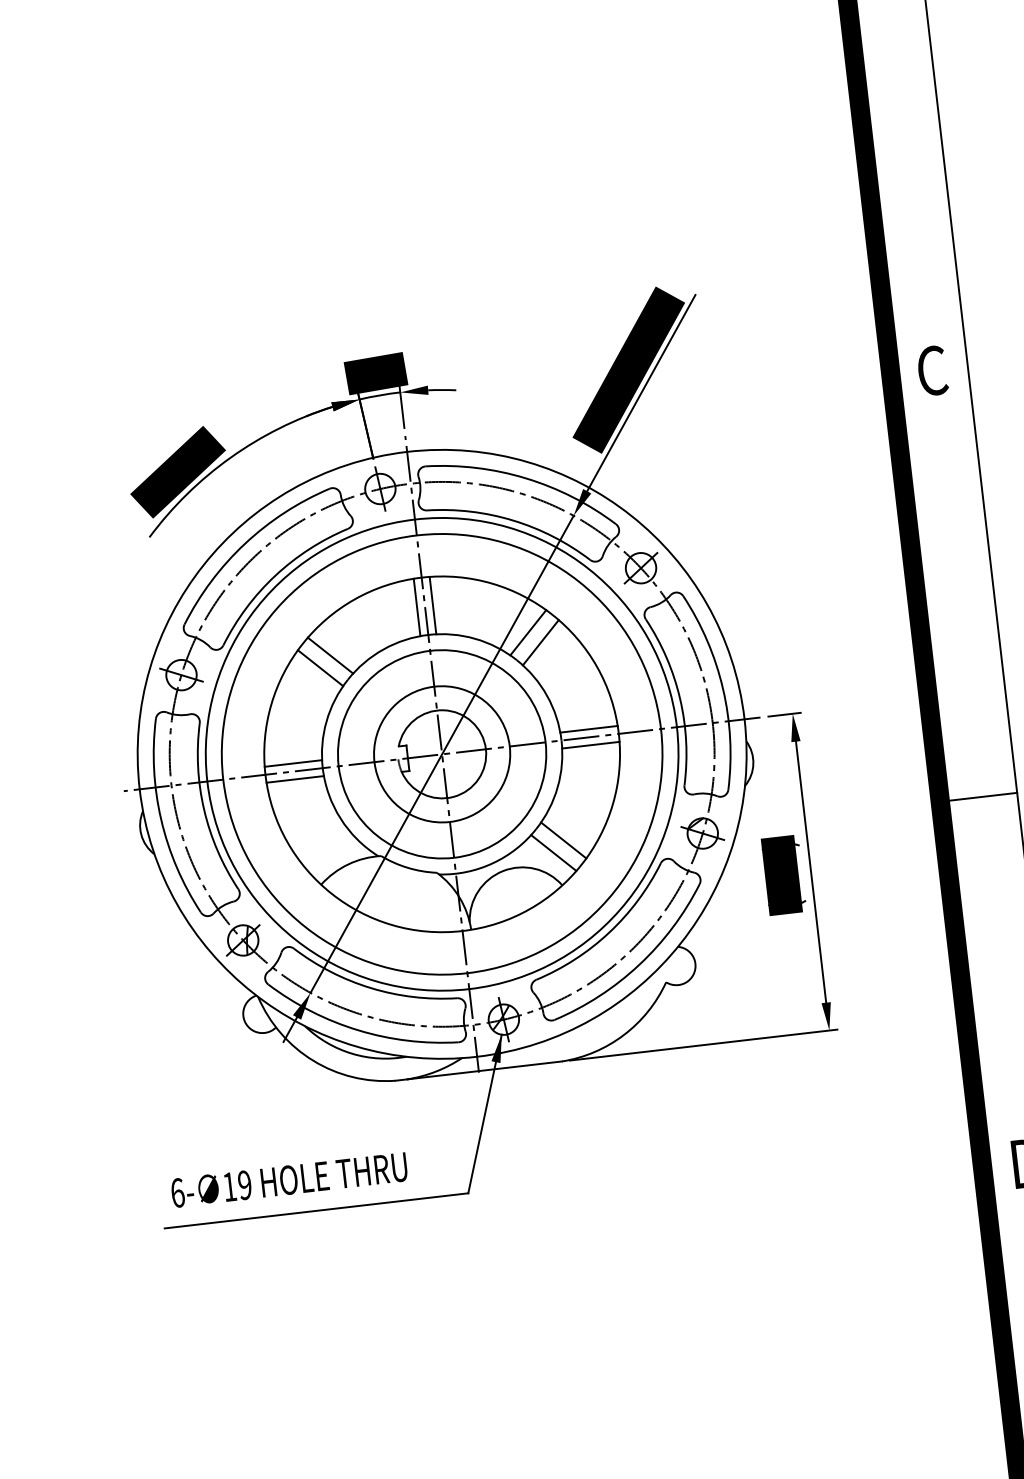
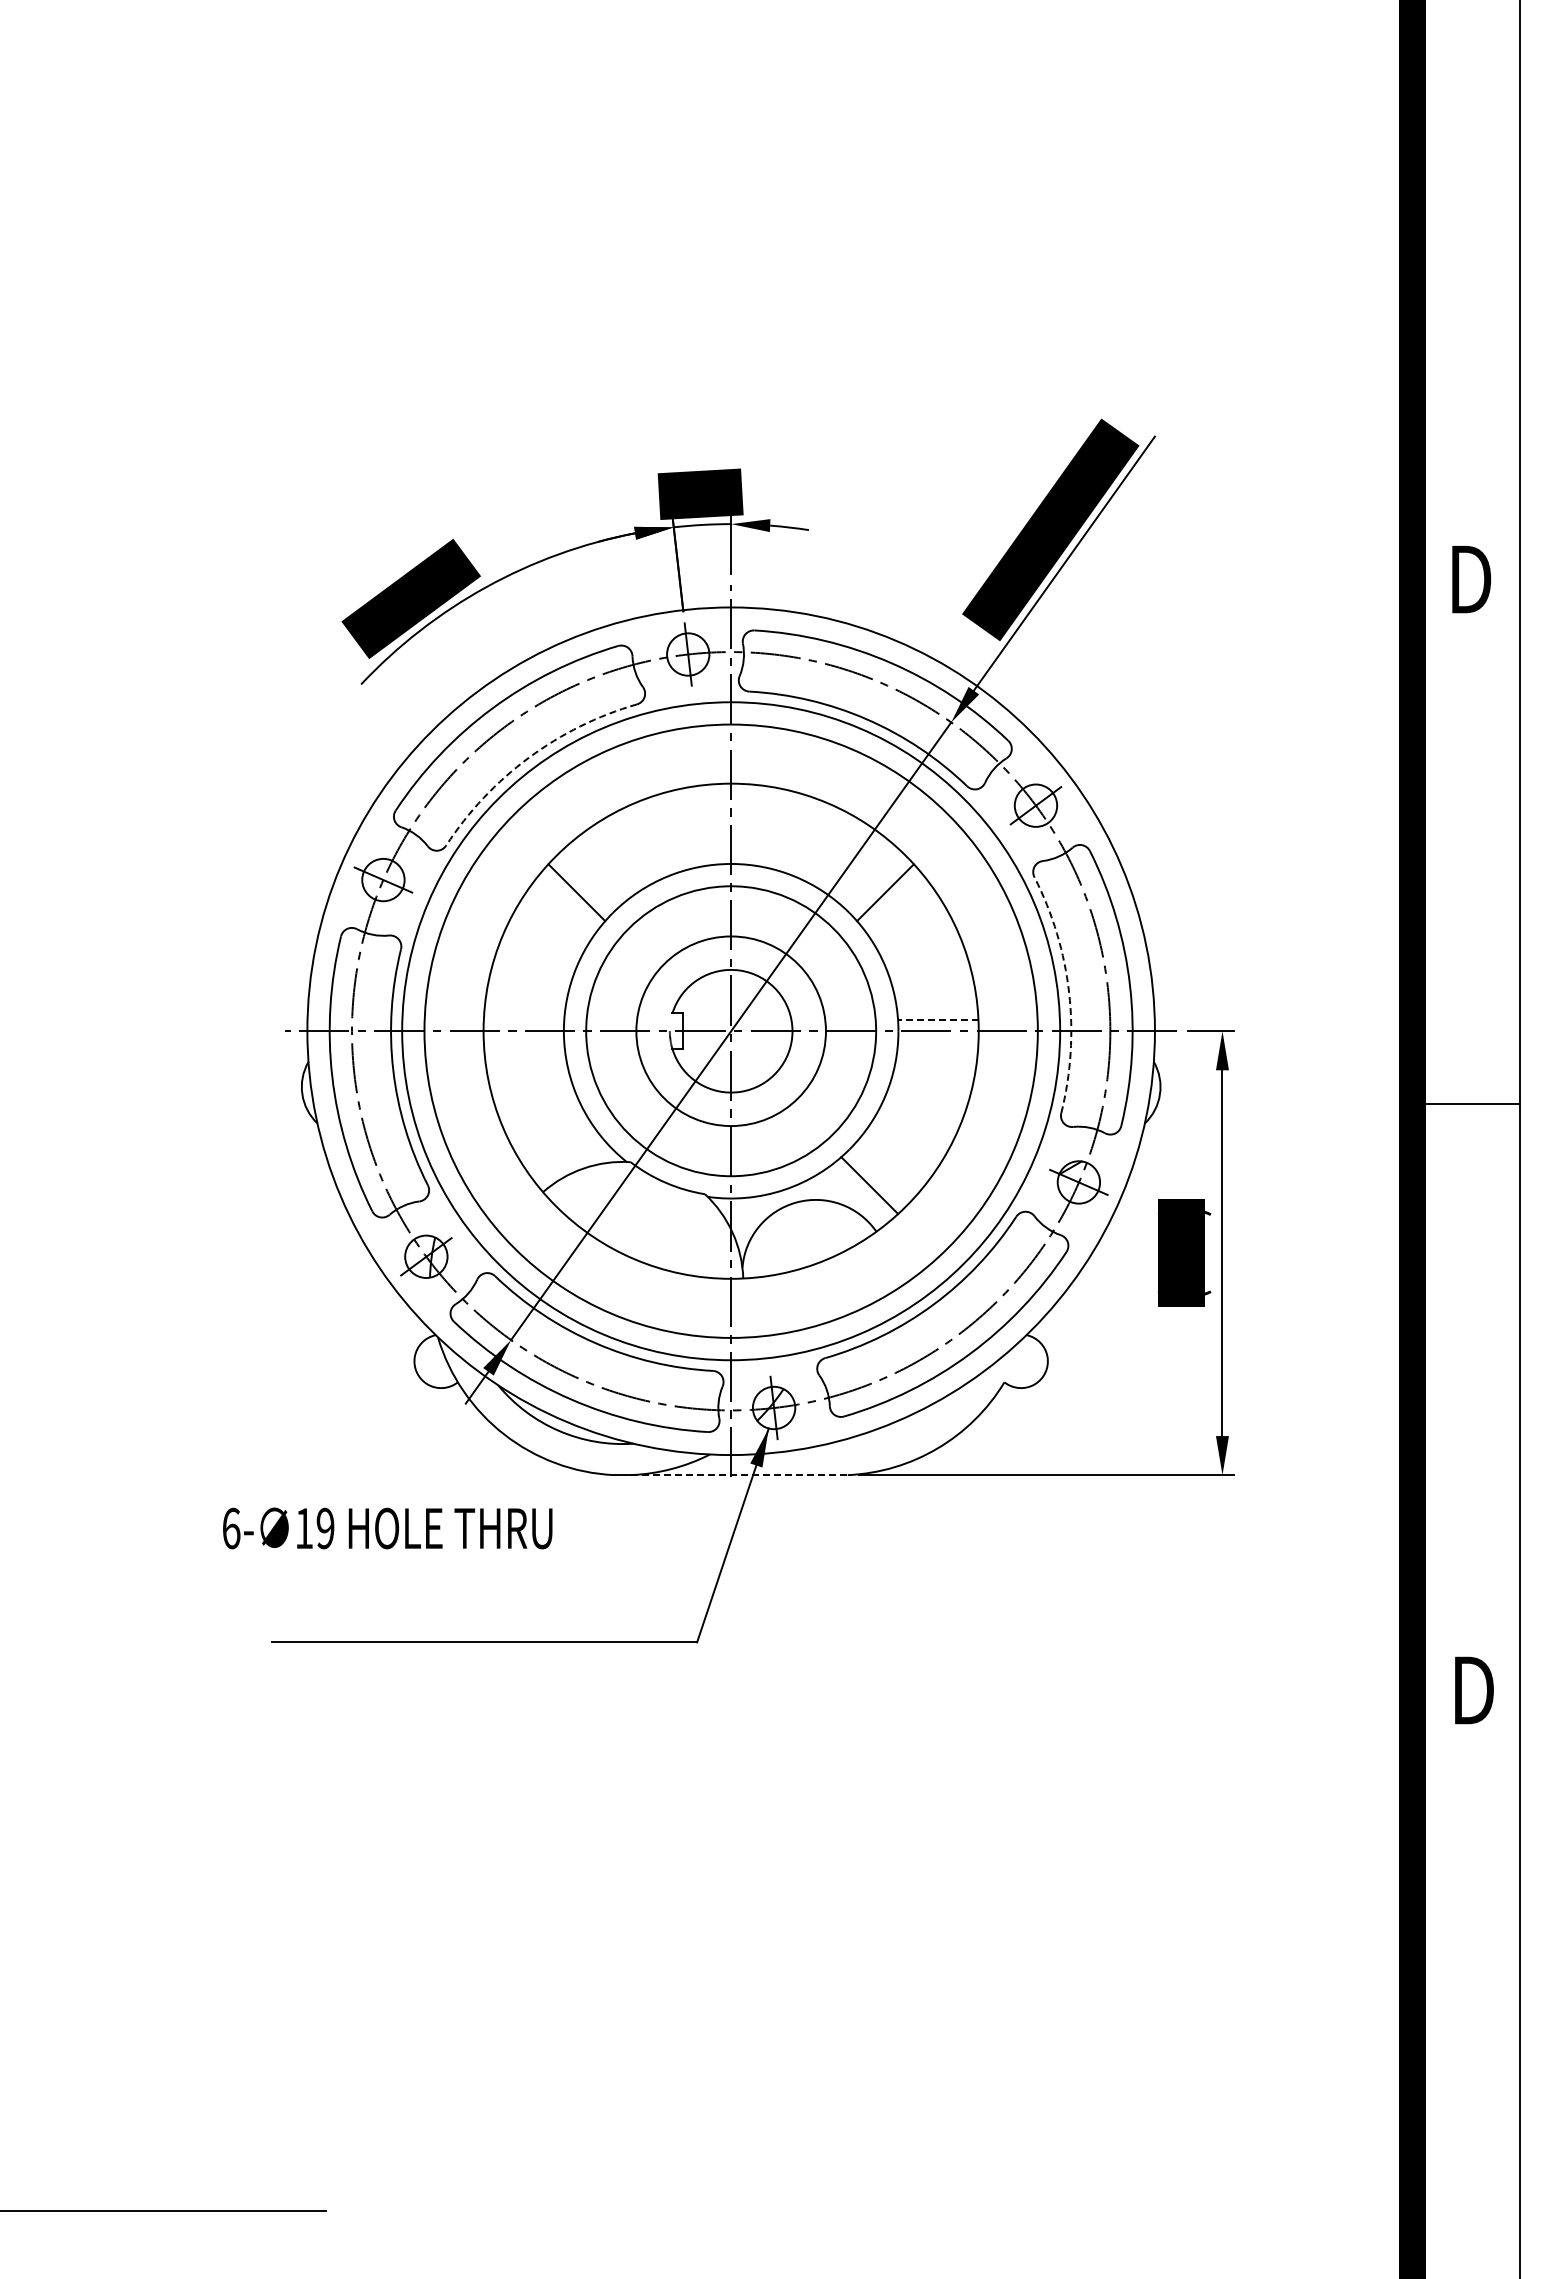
text: (933, 370) -> (1471, 579), C -> D
arc: (274, 575) -> (528, 757), solid -> dashed
line: (433, 605) -> (742, 823), removed
line: (417, 606) -> (720, 823), removed
line: (528, 632) -> (869, 876), removed
line: (330, 655) -> (592, 876), removed
arc: (680, 698) -> (1069, 992), solid -> dashed
line: (588, 729) -> (937, 1020), solid -> dashed
line: (591, 745) -> (938, 1042), removed
line: (293, 763) -> (523, 1020), removed
line: (294, 779) -> (523, 1042), removed
line: (978, 797) -> (1466, 1103), moved
line: (563, 840) -> (885, 1169), removed
line: (485, 1070) -> (740, 1475), solid -> dashed
text: (289, 1180) -> (387, 1528), moved

